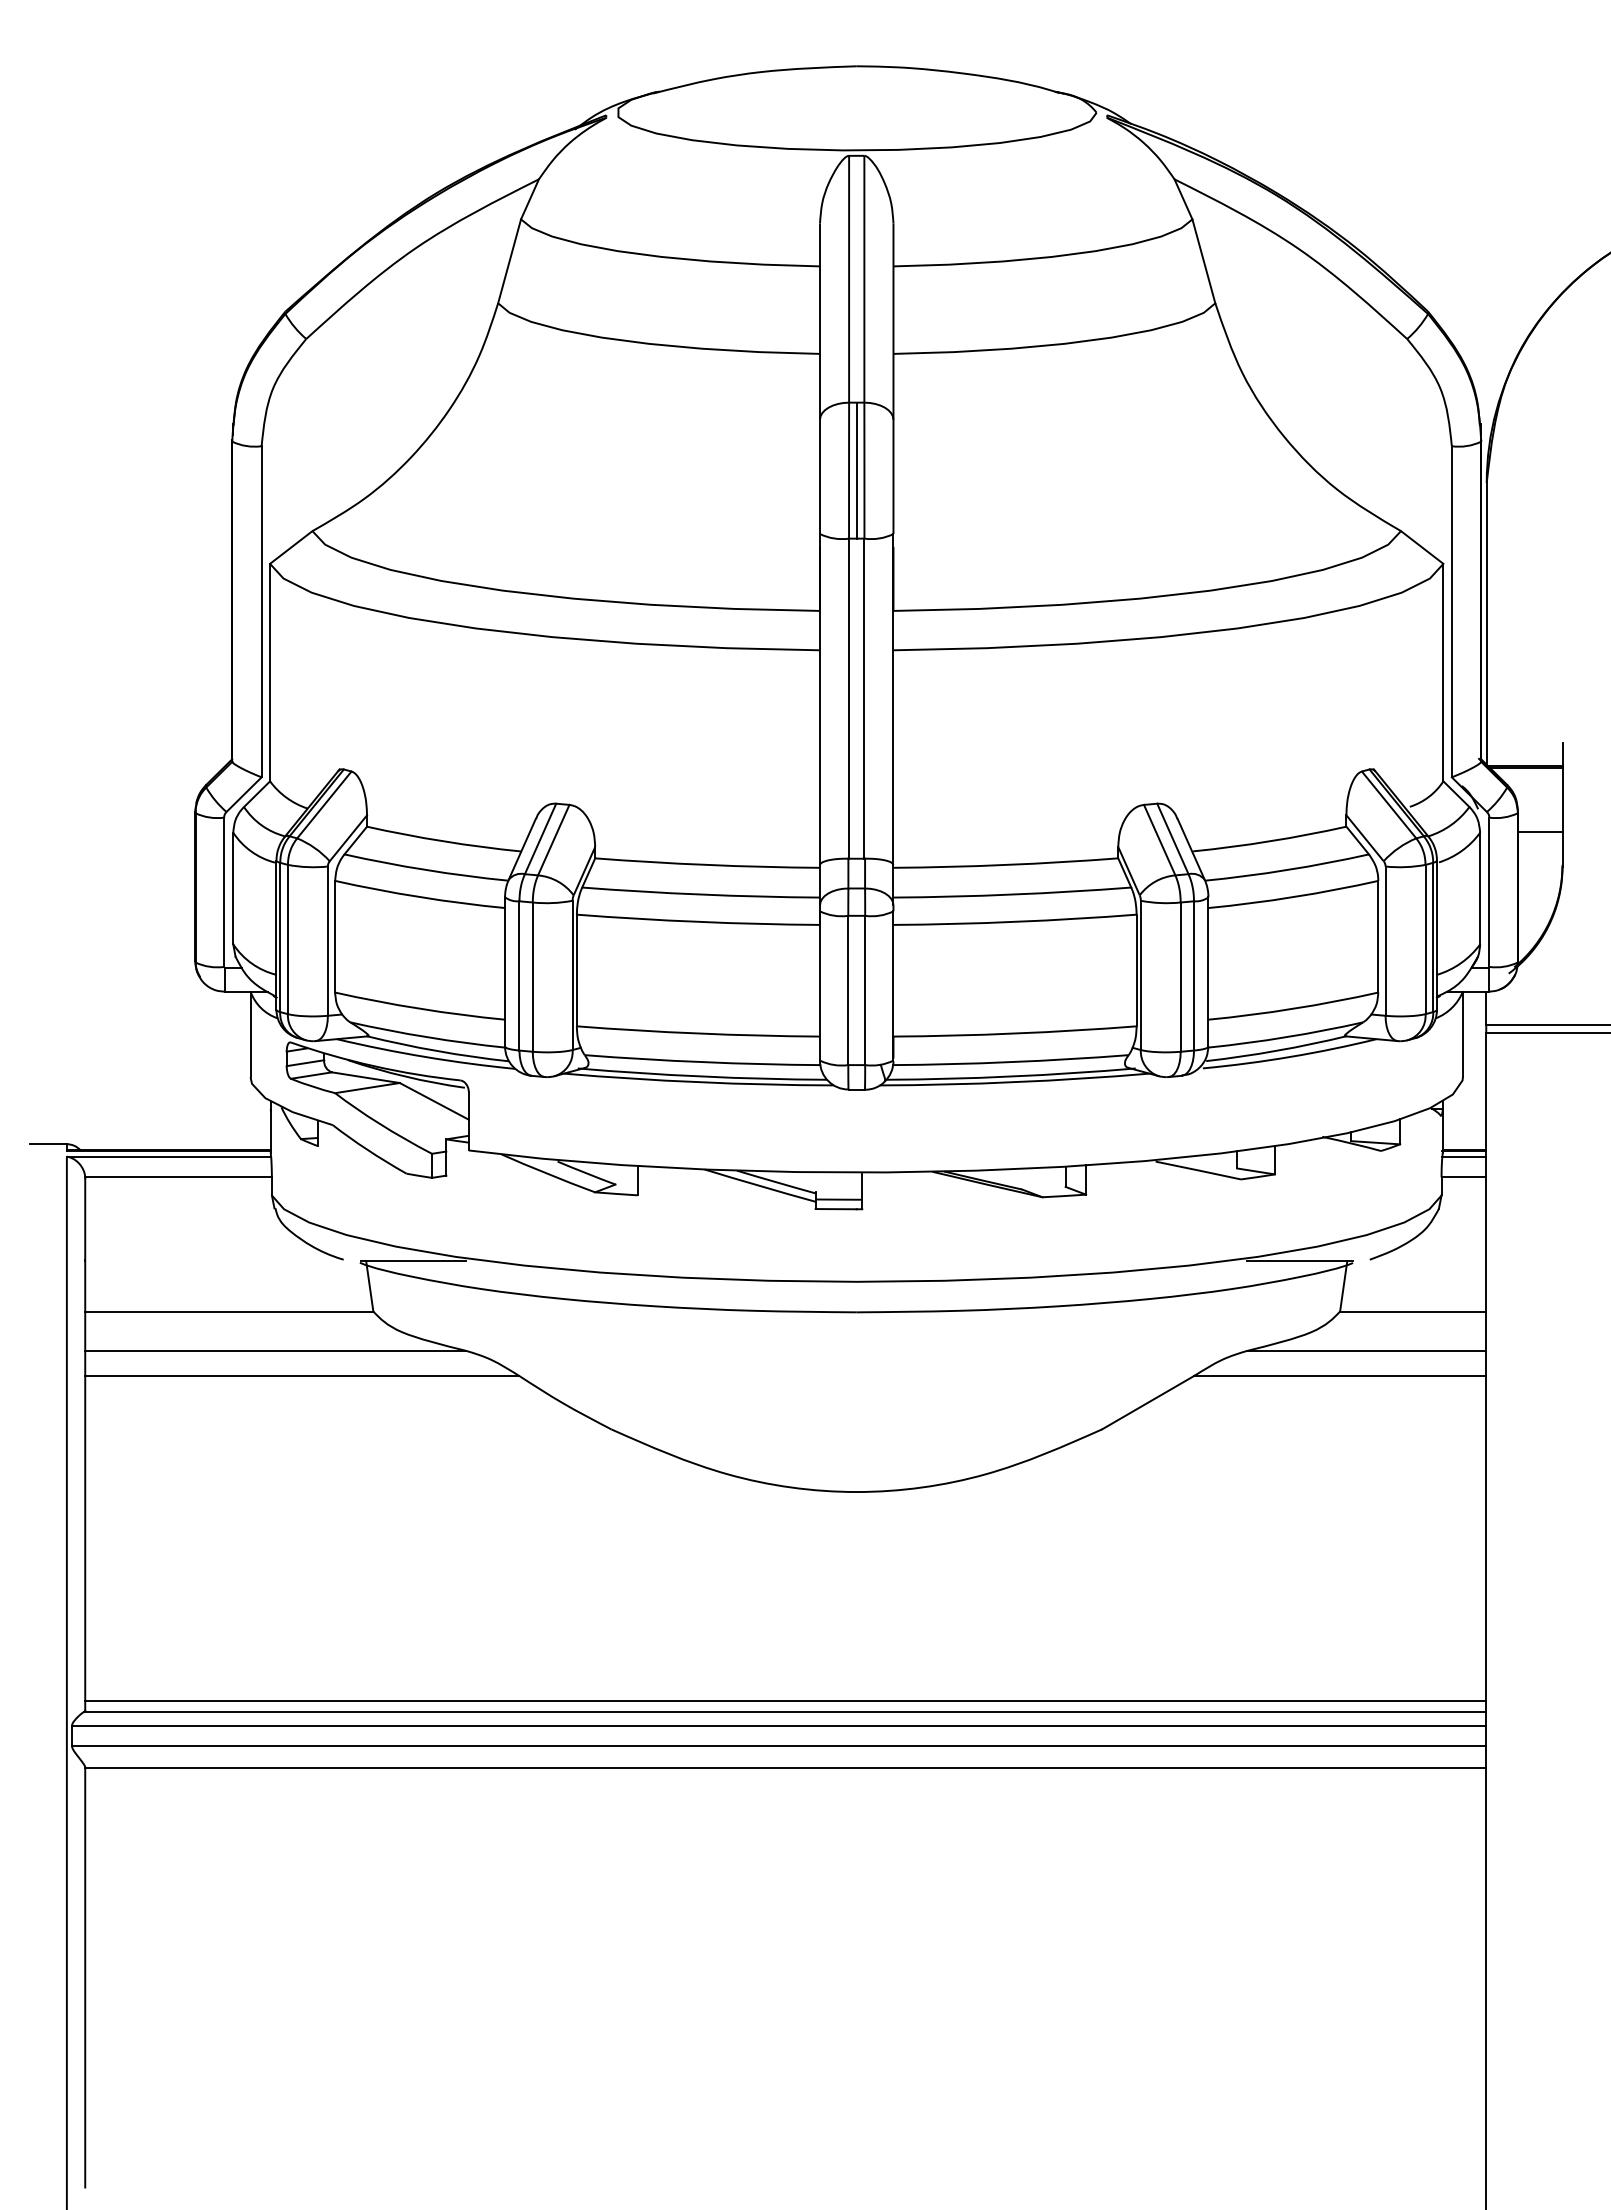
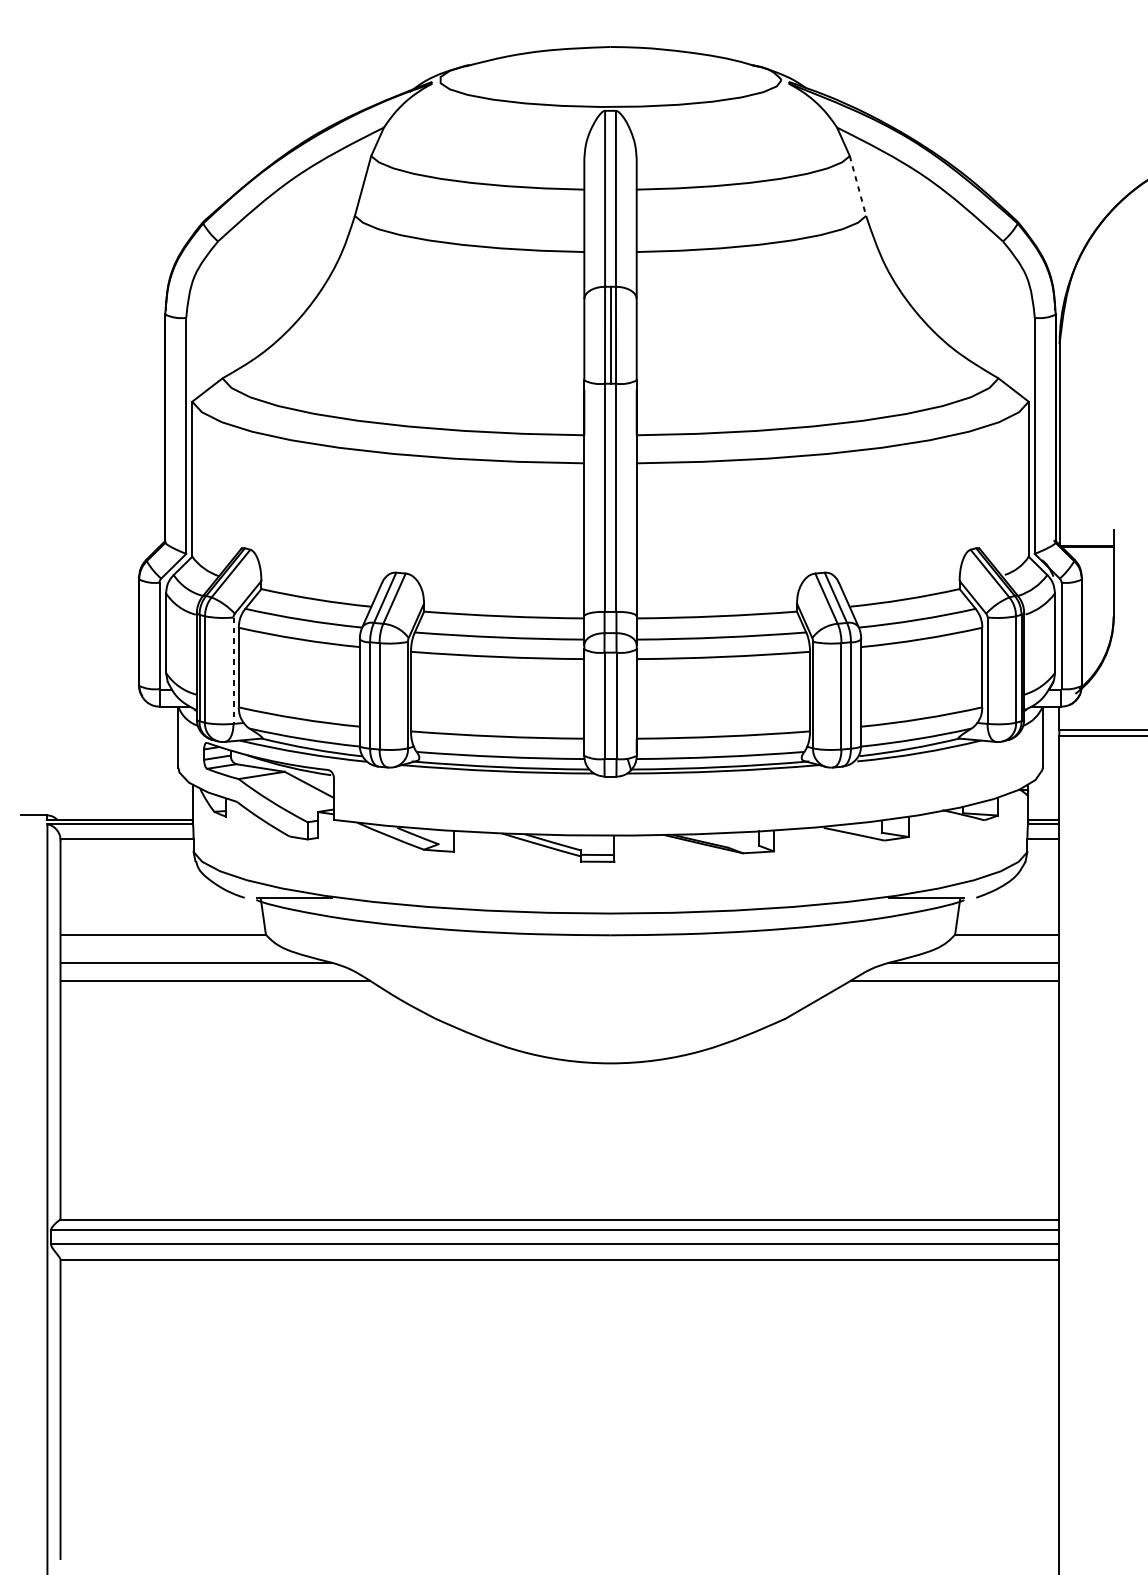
line: (1204, 261) -> (858, 186), solid -> dashed
line: (1540, 831) -> (1097, 592), removed
line: (327, 941) -> (233, 670), solid -> dashed
line: (785, 1701) -> (559, 1212), removed

